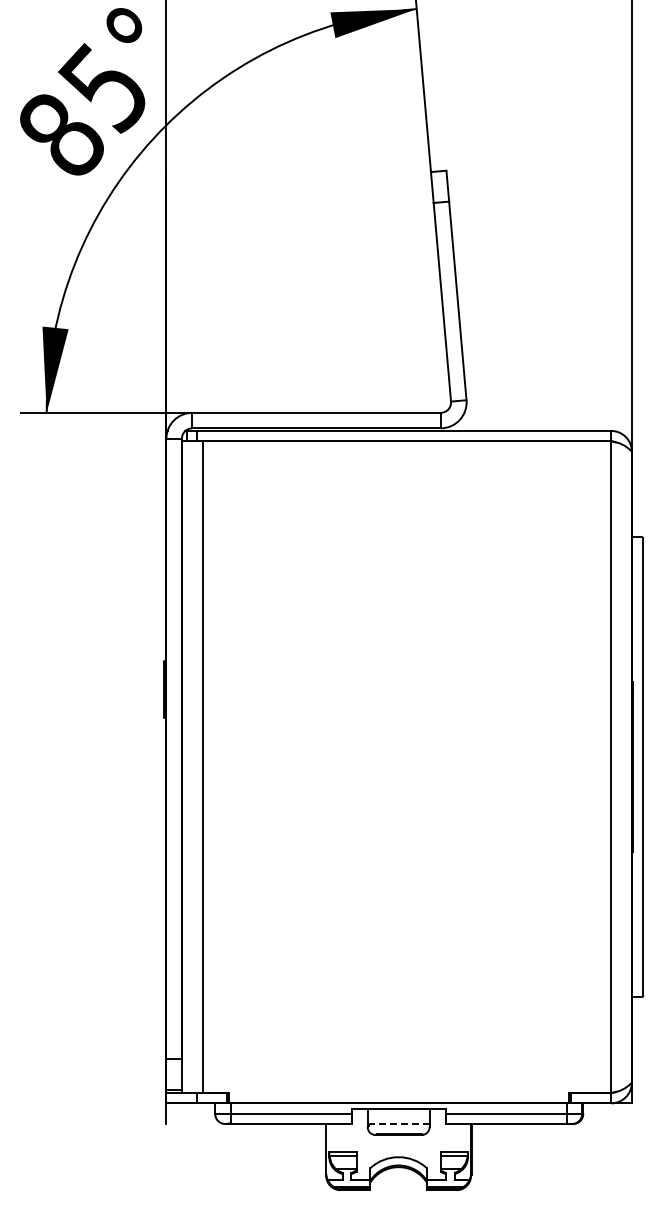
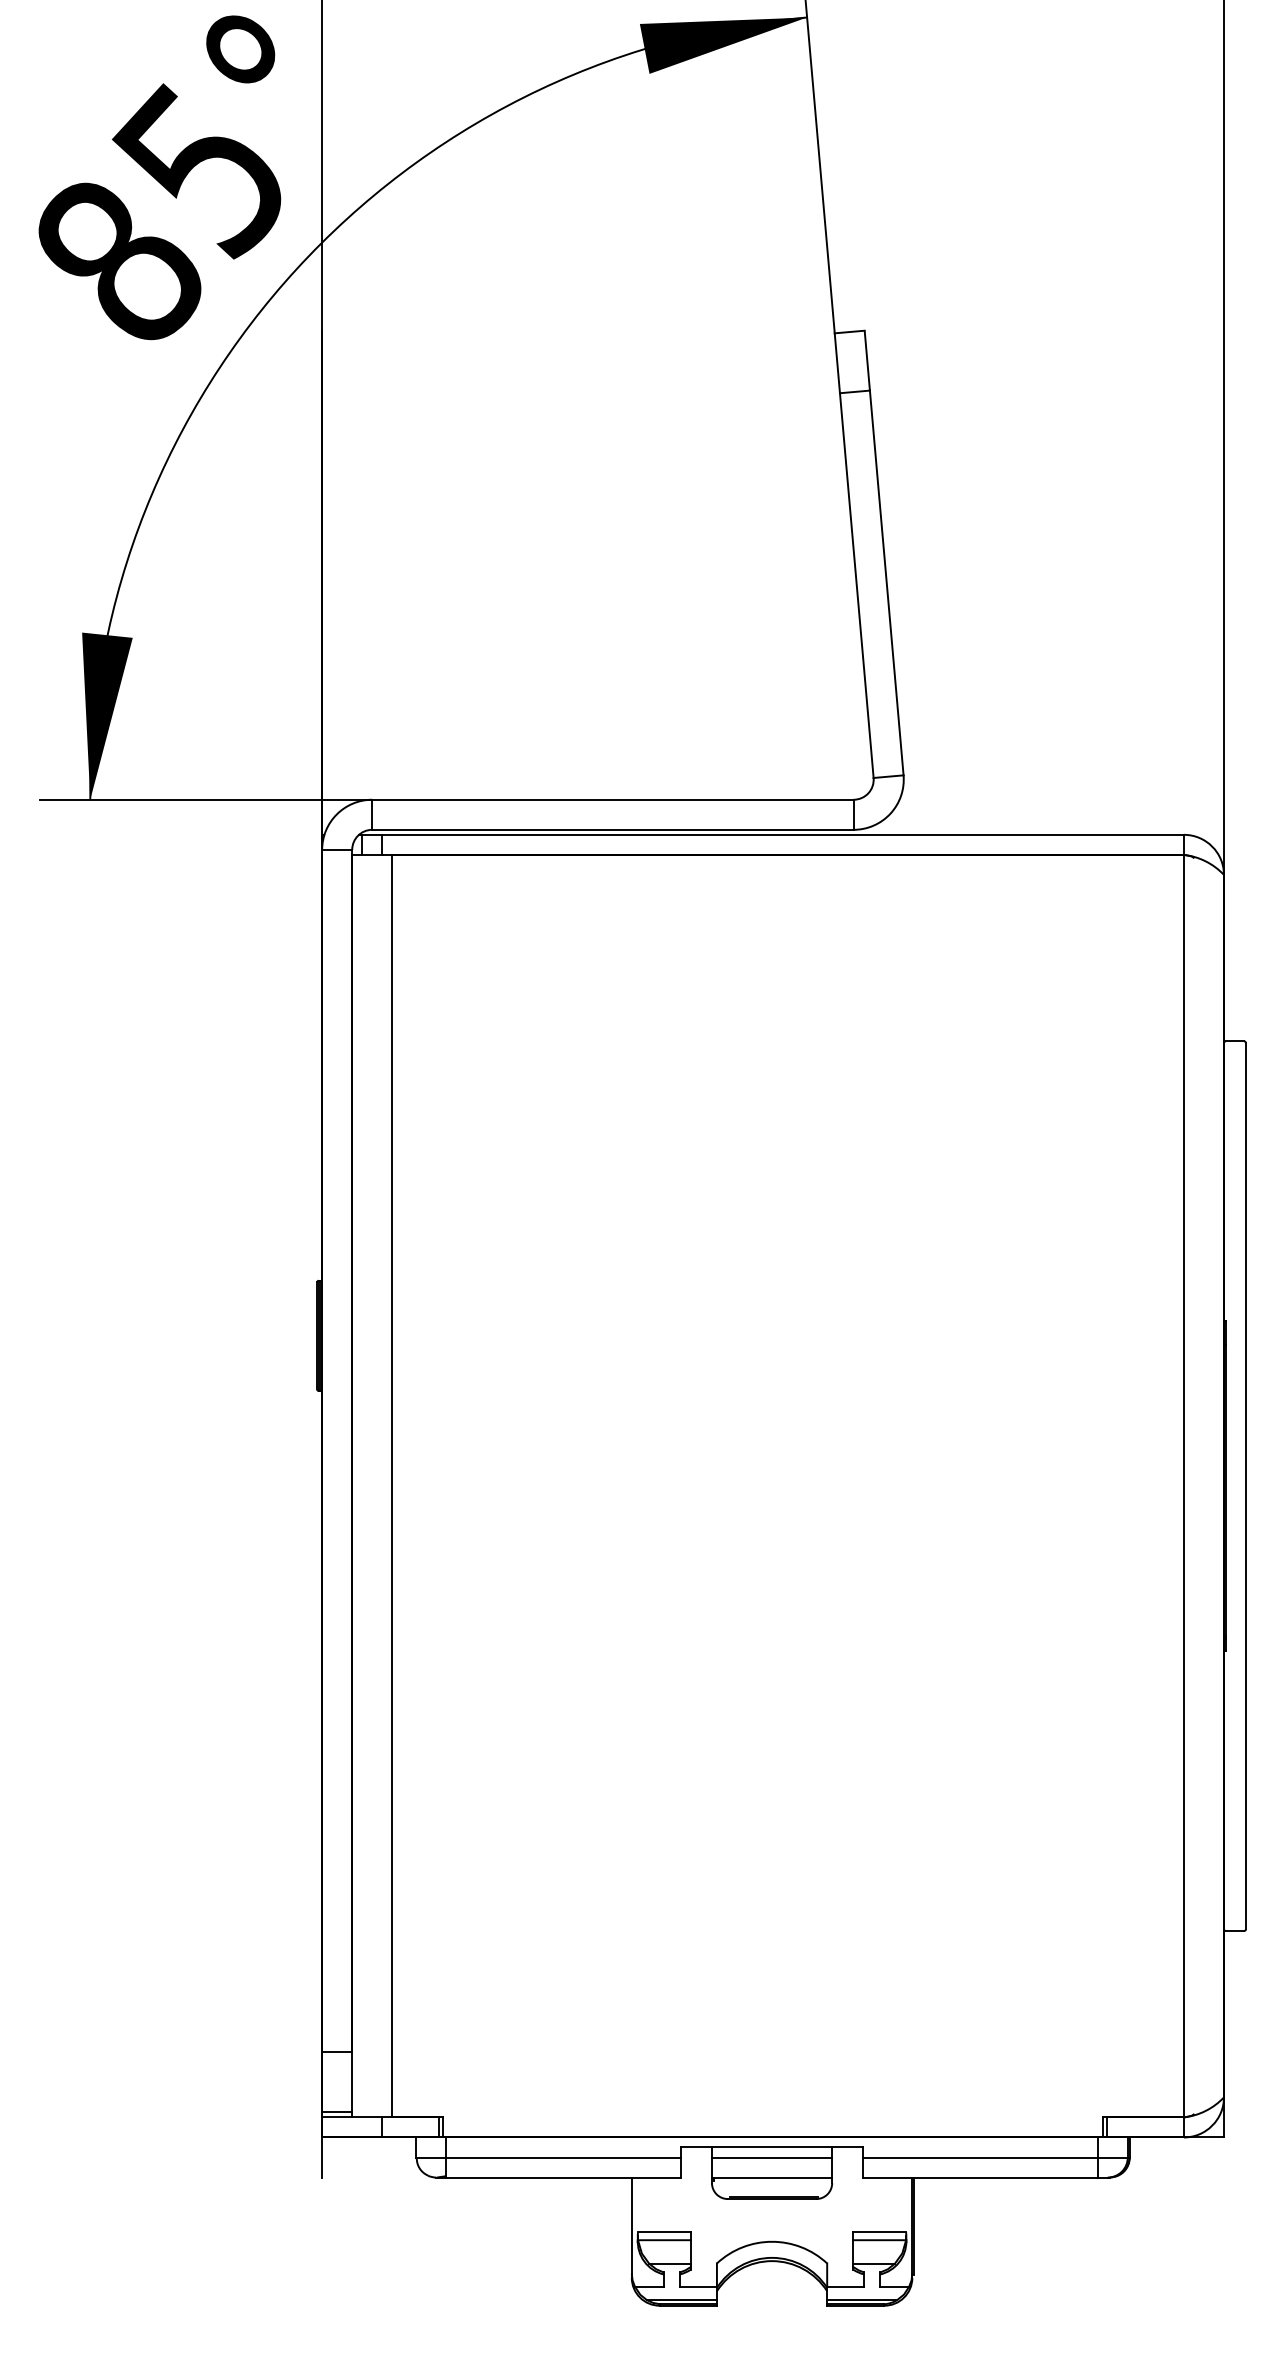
line: (398, 1113) -> (771, 2157), added
line: (398, 1124) -> (771, 2178), dashed -> solid

